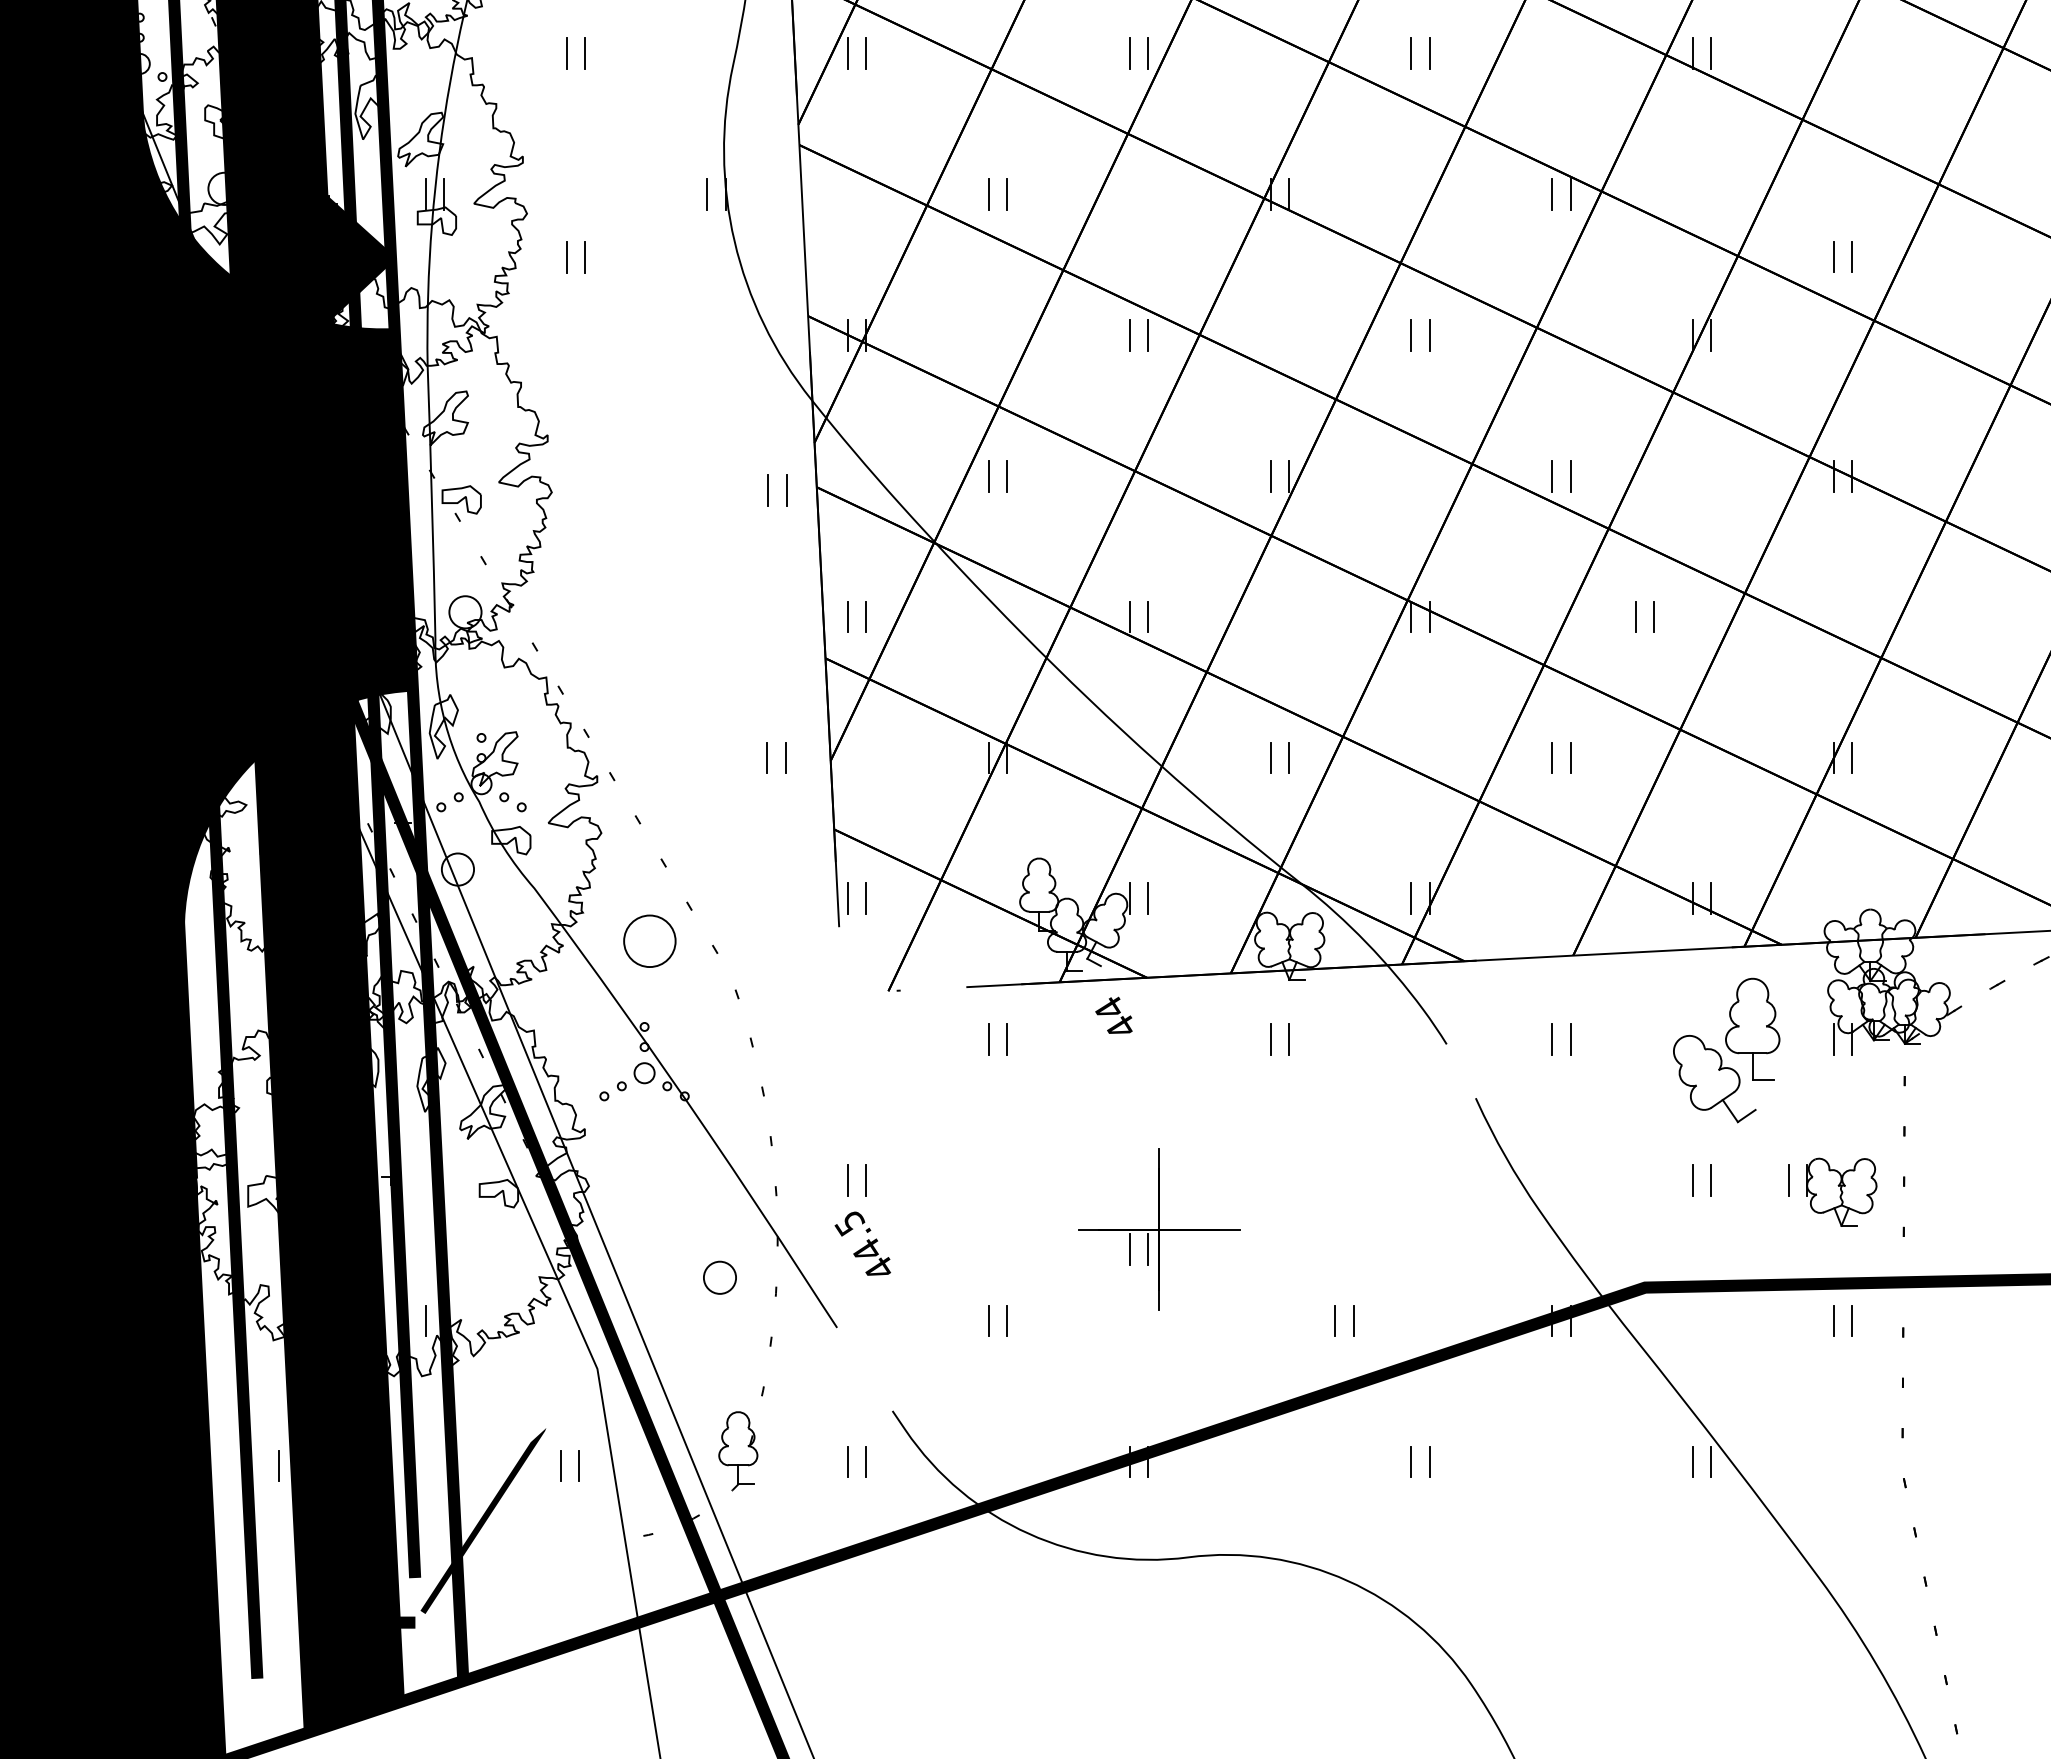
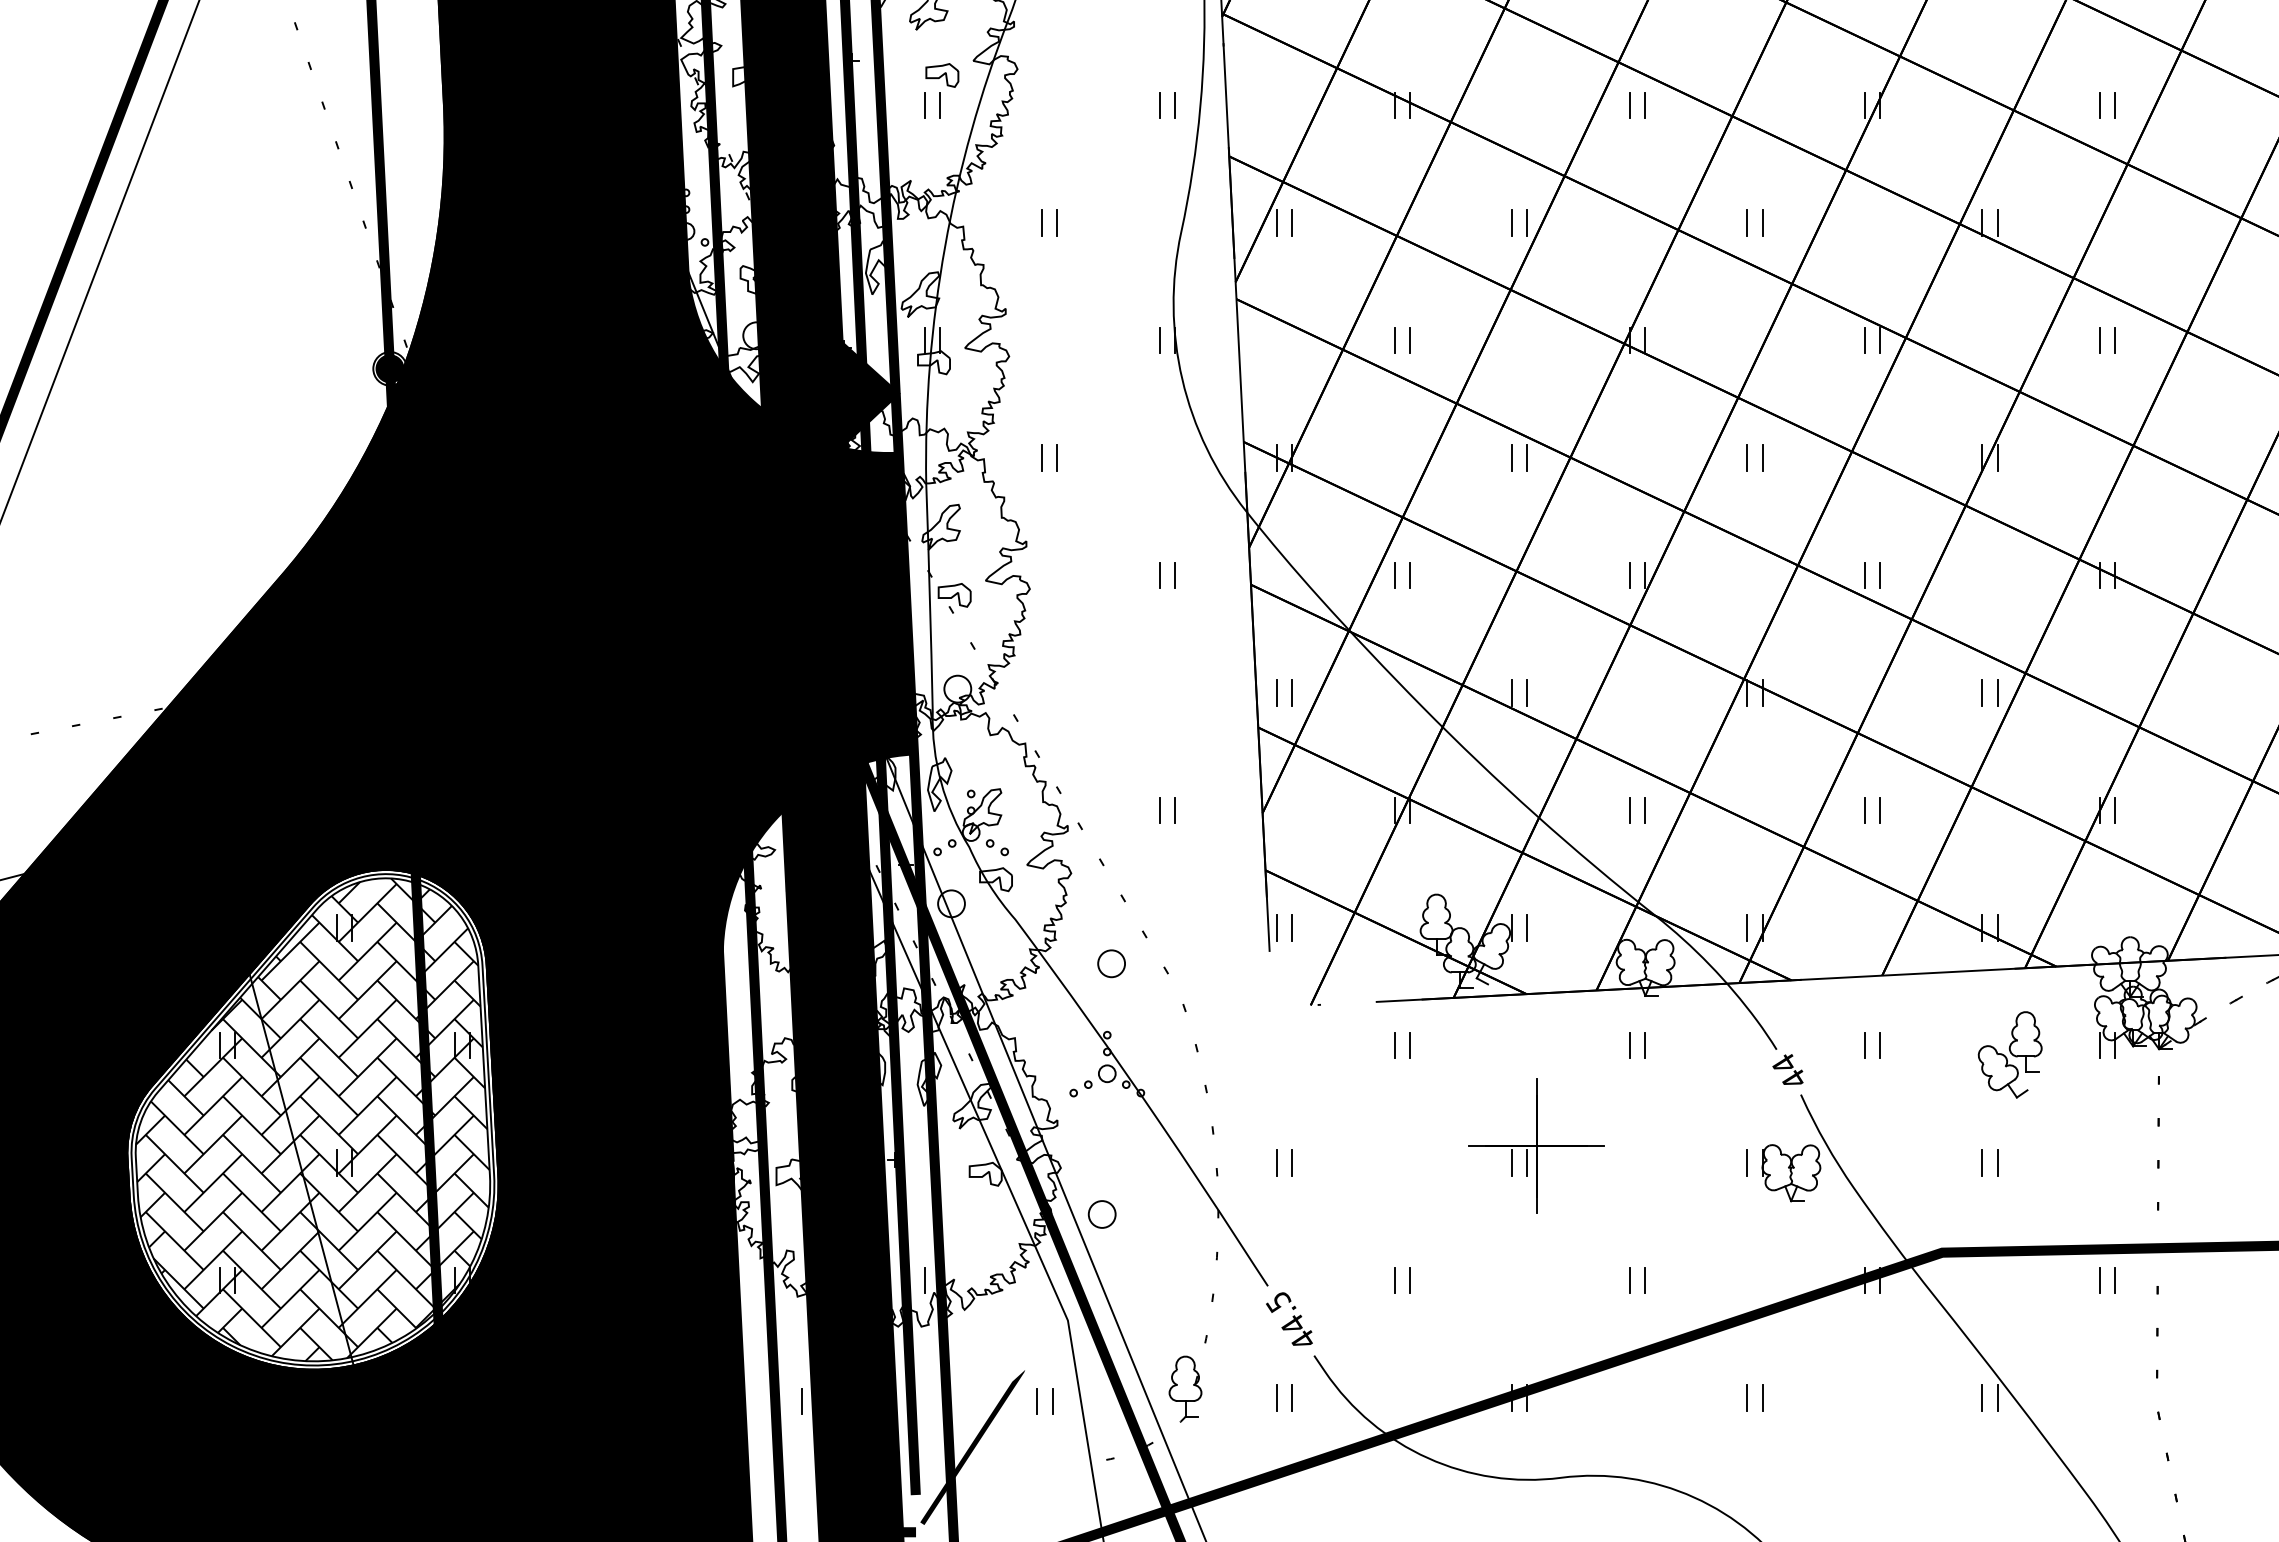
part: (566, 256) -> (1042, 457), moved
part: (1834, 256) -> (2100, 340), moved
part: (769, 490) -> (1160, 575), moved
part: (1635, 616) -> (1982, 692), moved
part: (768, 757) -> (1160, 810), moved
part: (649, 941) -> (1111, 963), size x0.62
text: (1113, 1015) -> (1787, 1069), moved
part: (1725, 1050) -> (2009, 1054), size x0.71
part: (1832, 1192) -> (1783, 1173), moved
part: (1158, 1228) -> (1536, 1145), moved
text: (862, 1243) -> (1289, 1318), moved
part: (719, 1277) -> (1101, 1214), moved
part: (1336, 1320) -> (1630, 1280), moved

